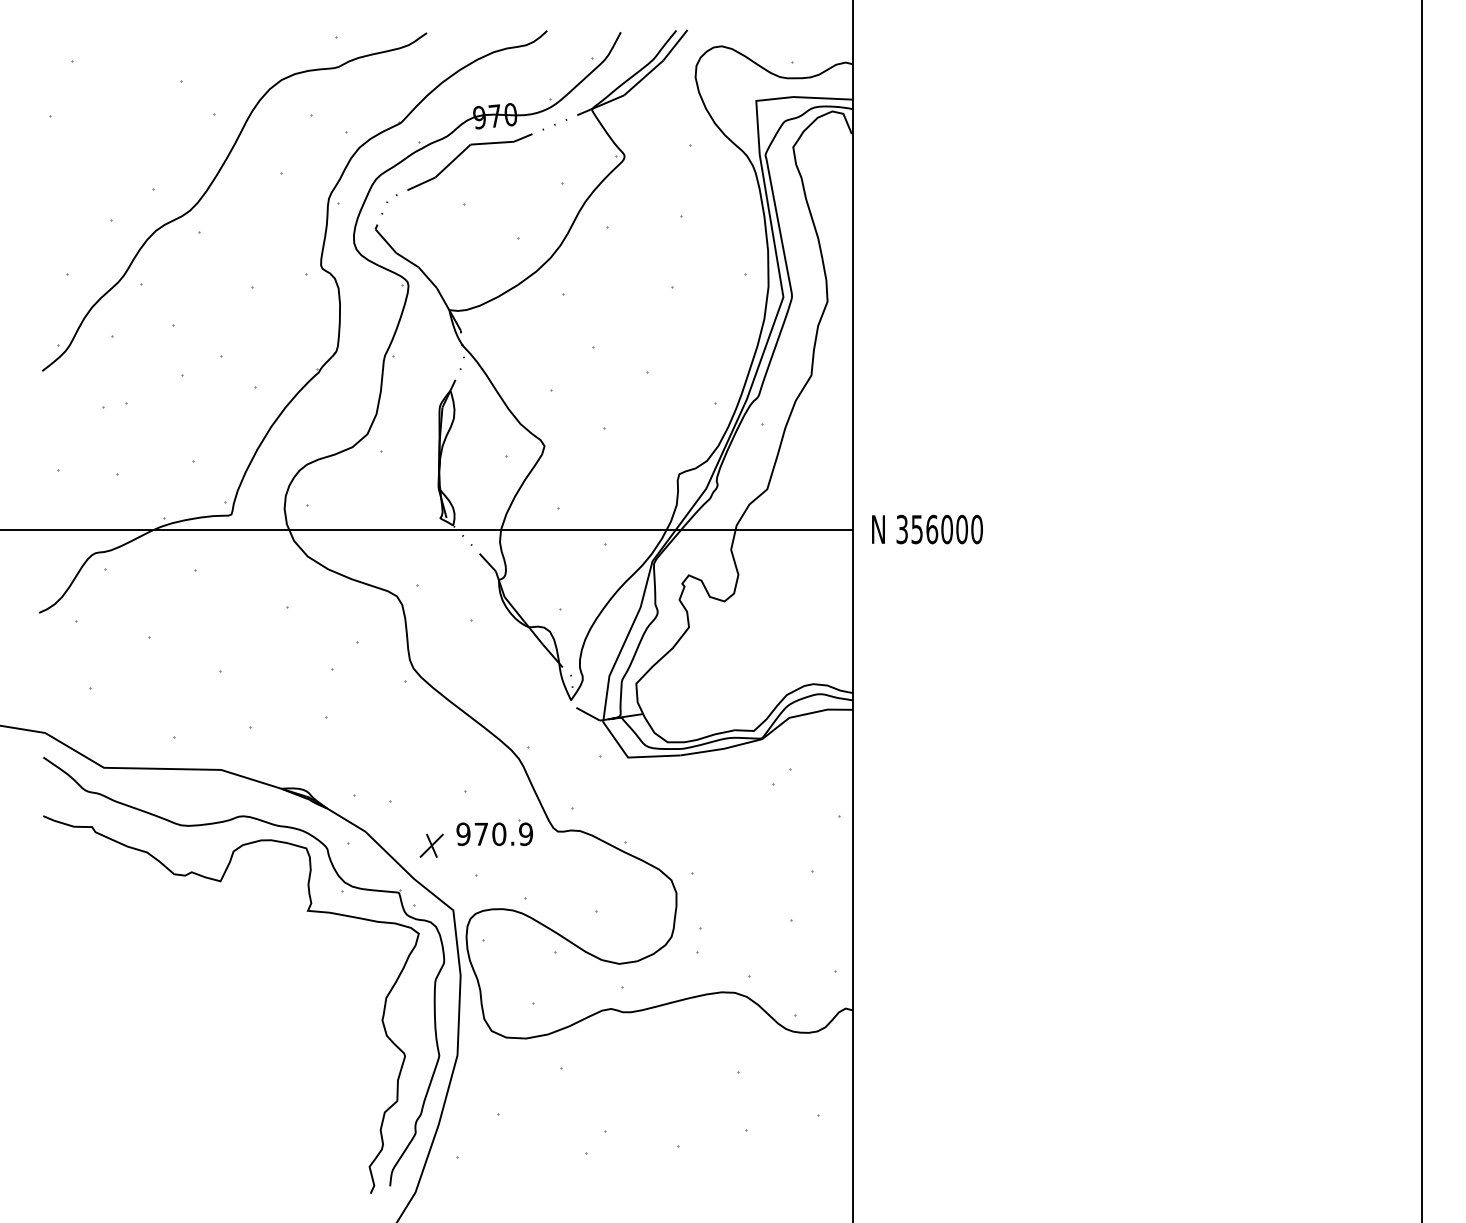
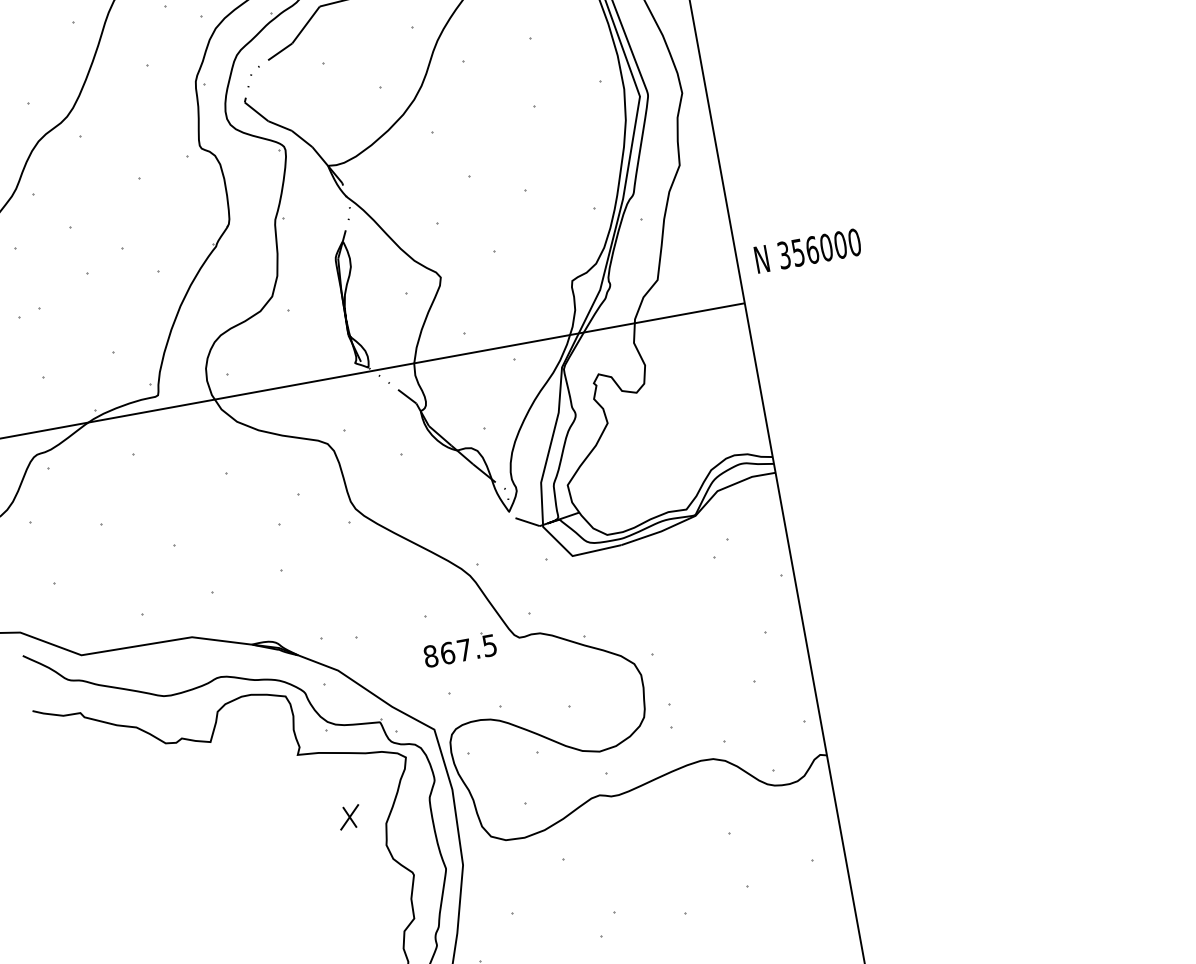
text: (927, 529) -> (808, 250), moved
text: (494, 834) -> (460, 651), 970.9 -> 867.5
part: (431, 845) -> (349, 817), moved

